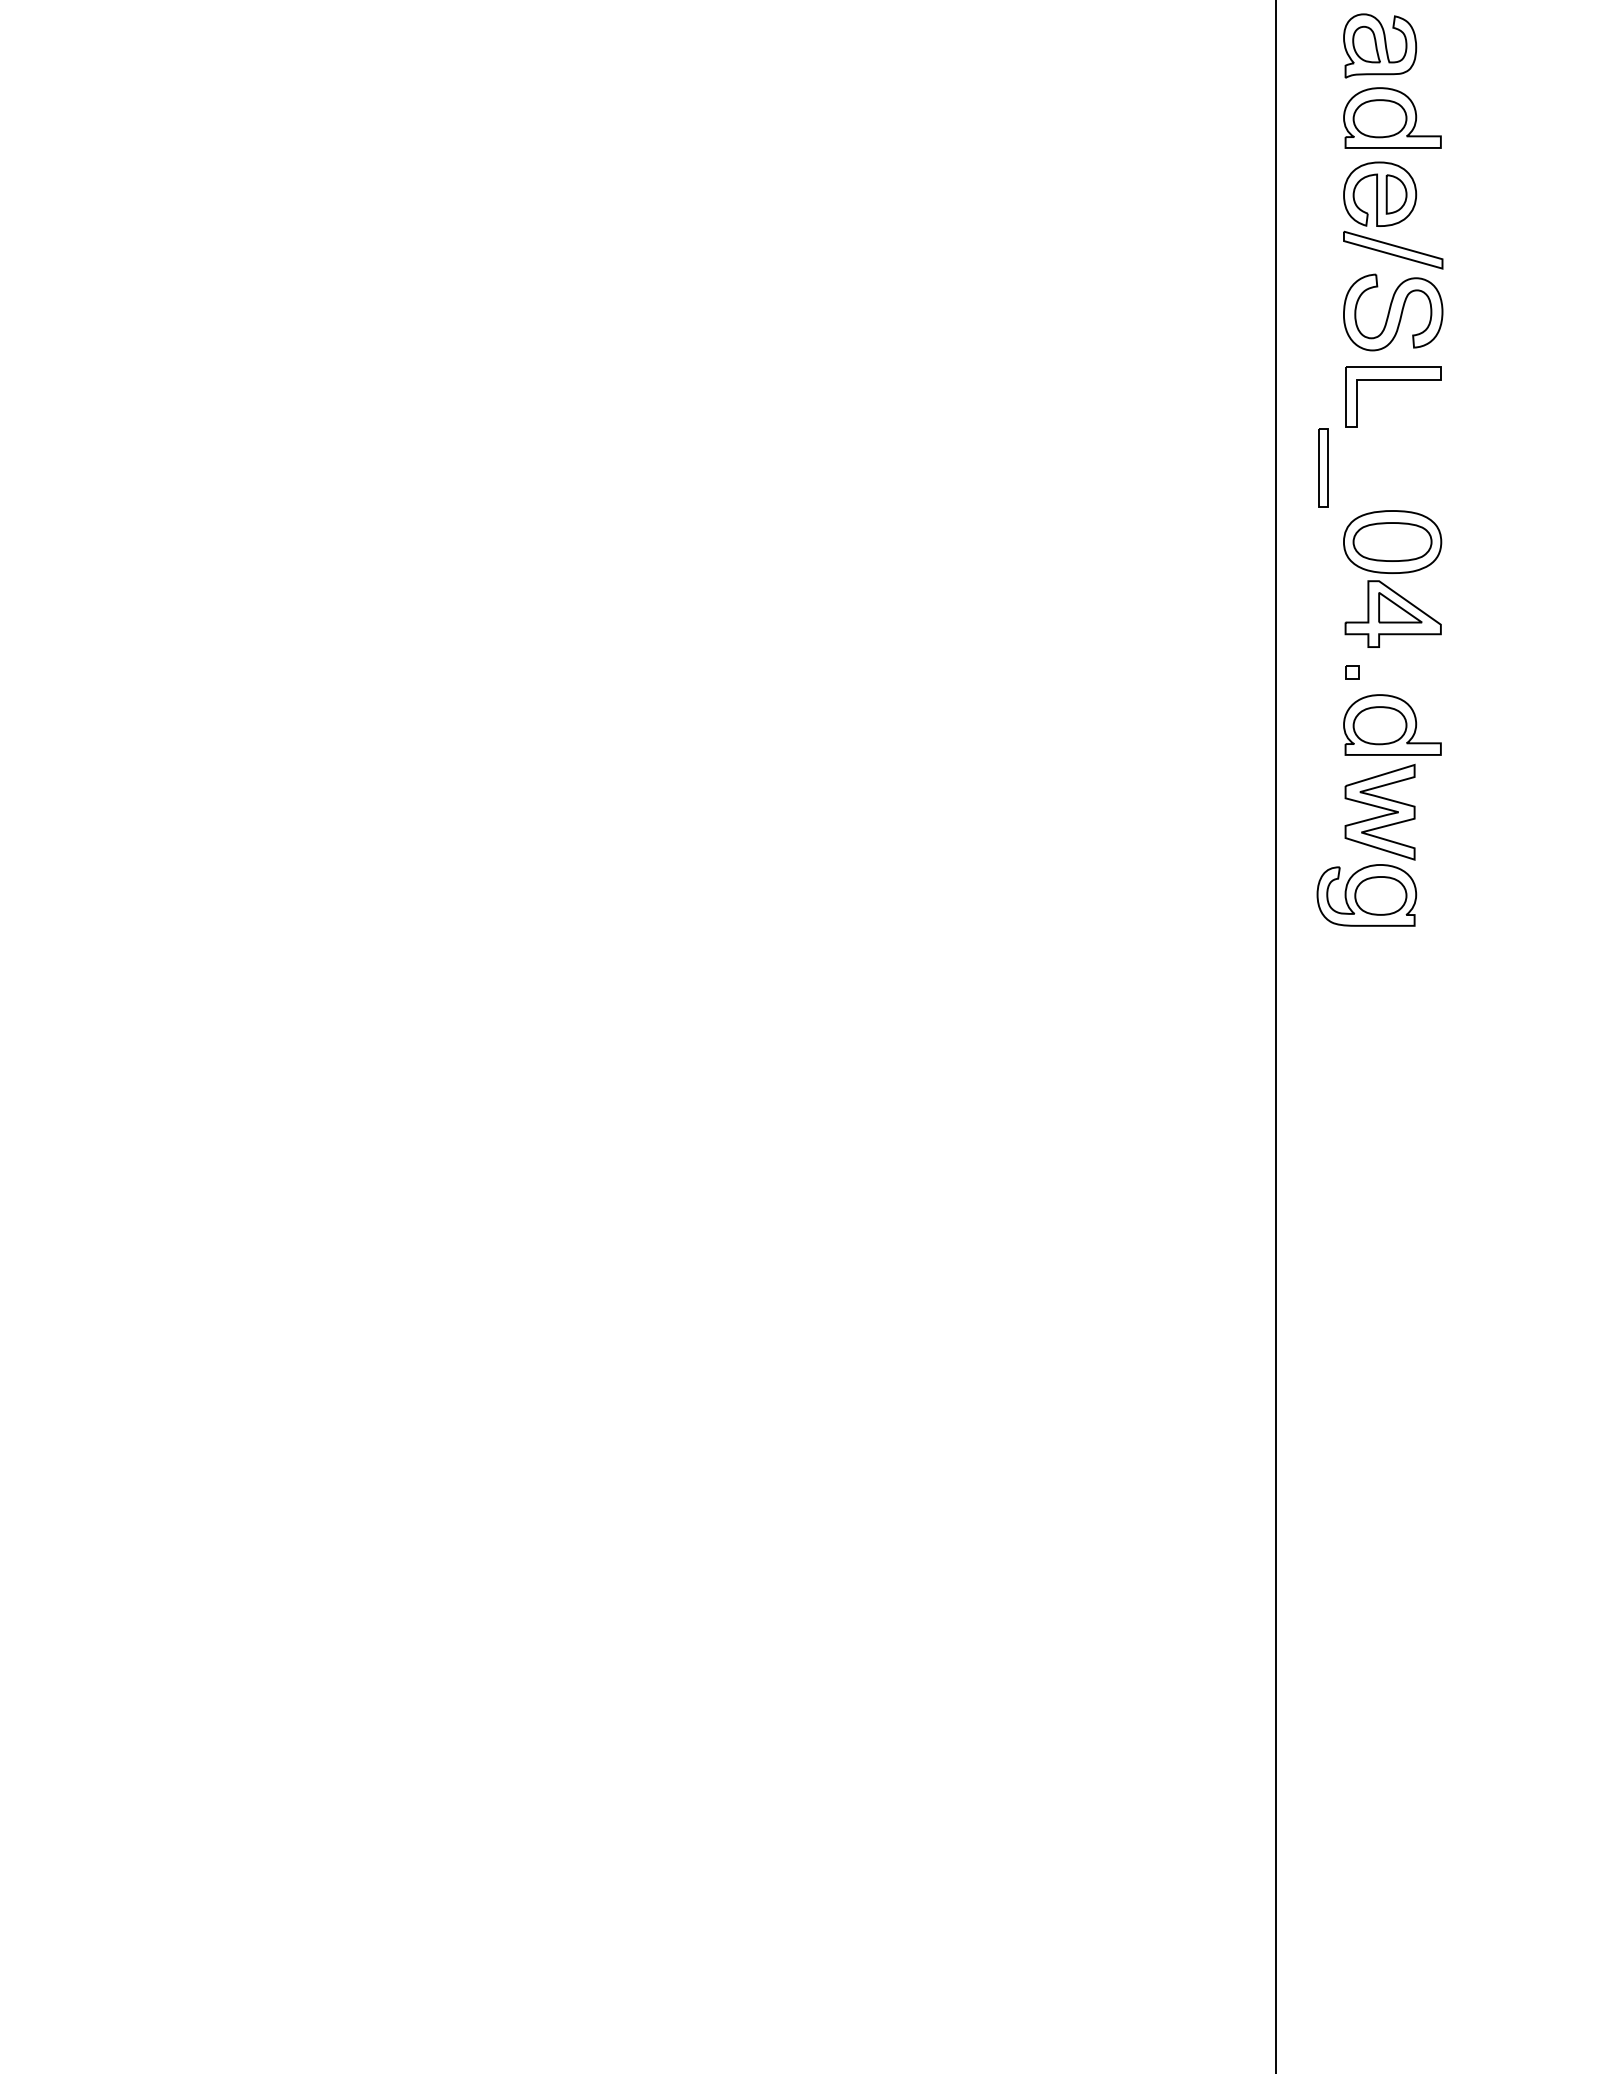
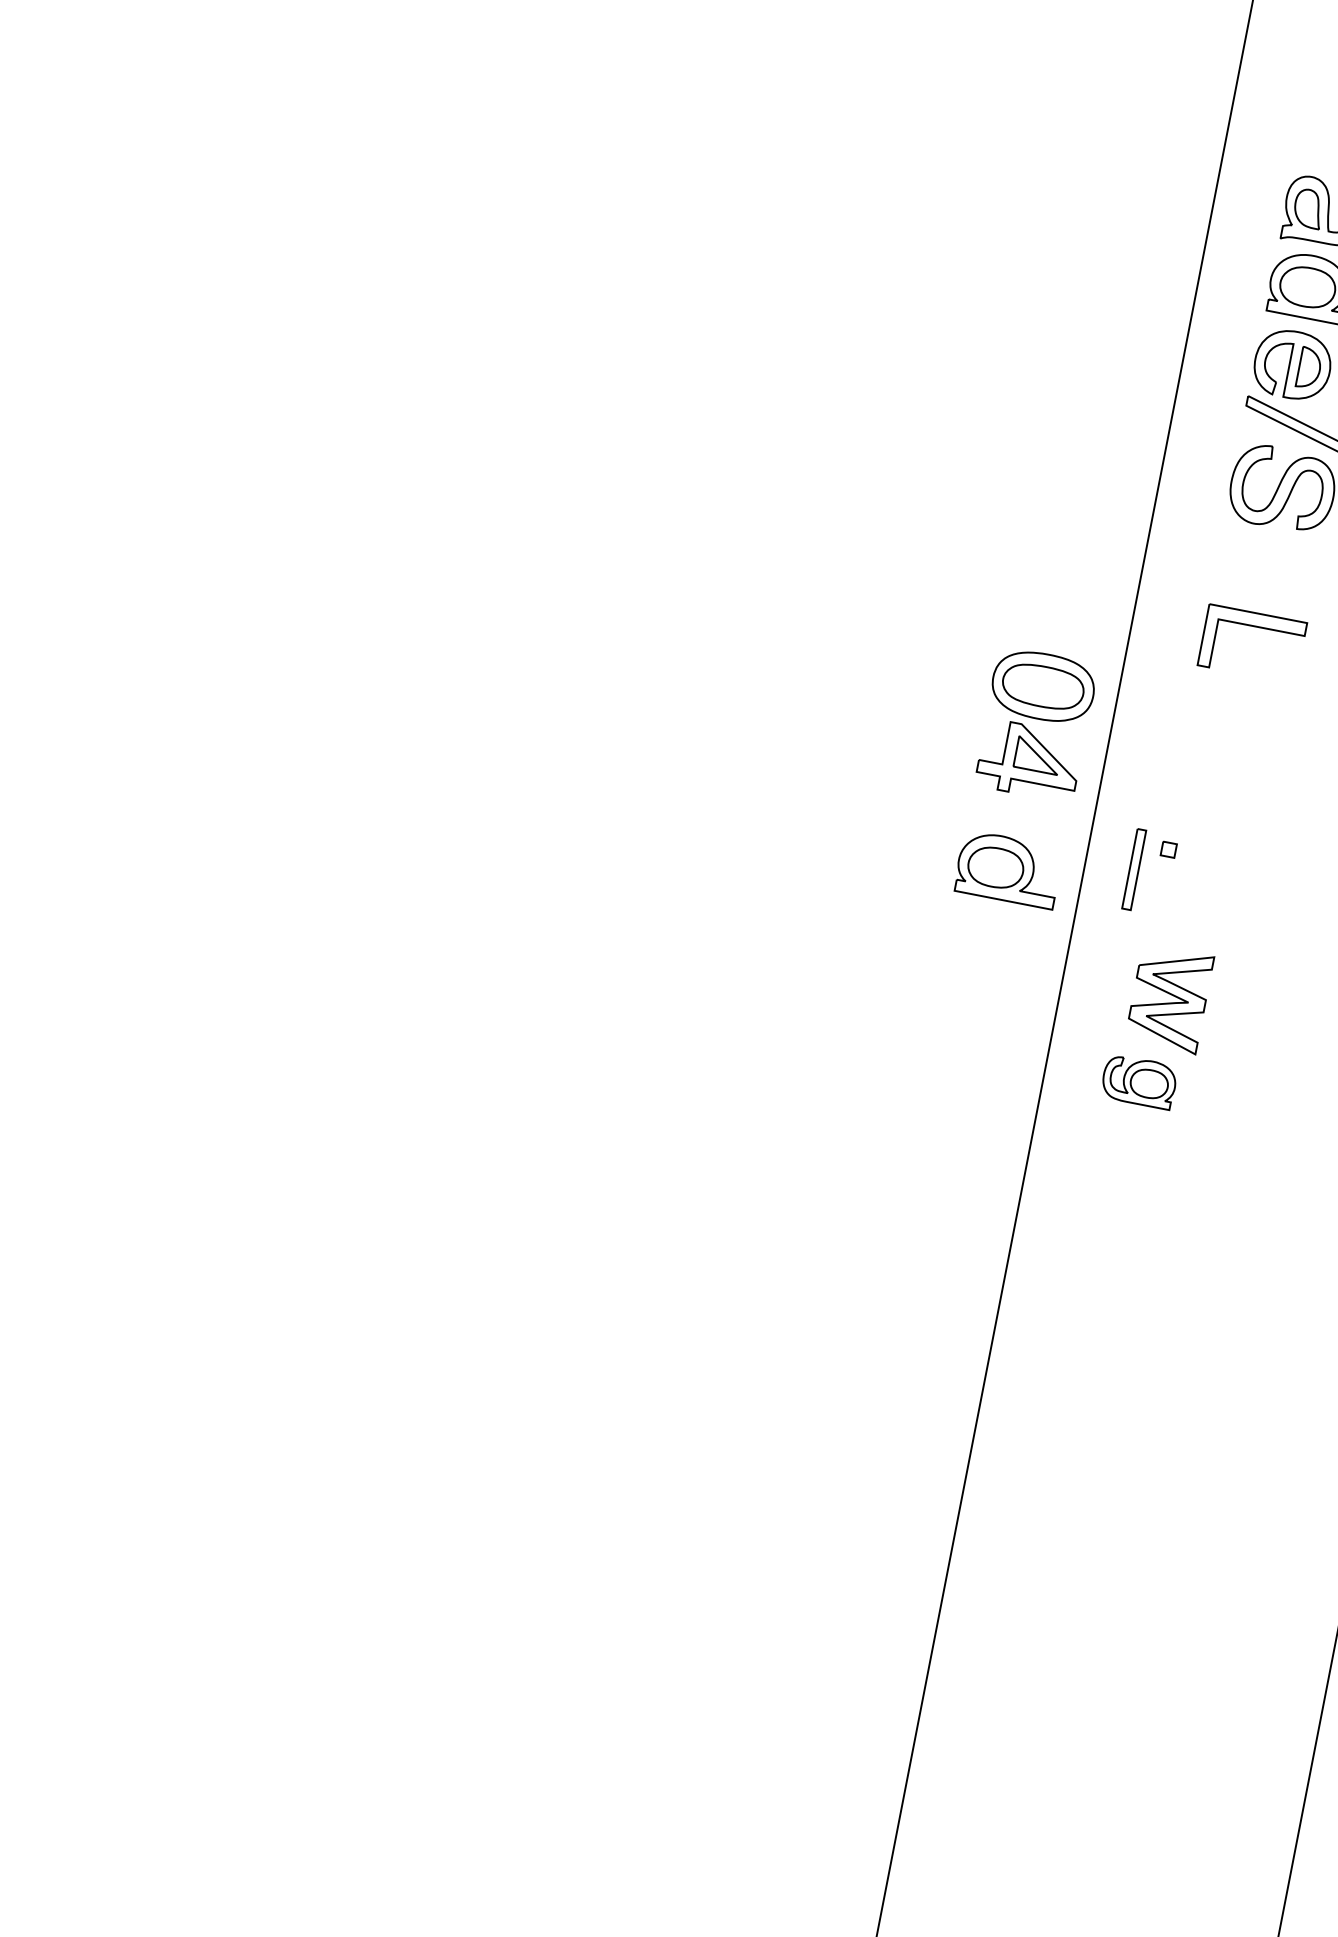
part: (1393, 380) -> (1255, 627), moved
part: (1323, 467) -> (1134, 868), moved
part: (1392, 578) -> (1035, 724), moved
part: (1392, 724) -> (1008, 868), moved
part: (1366, 895) -> (1138, 1081), size x0.7

